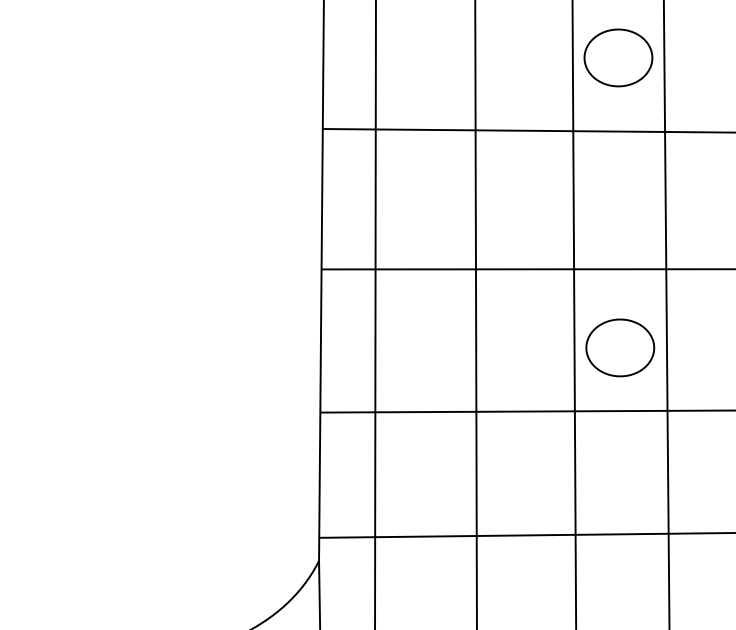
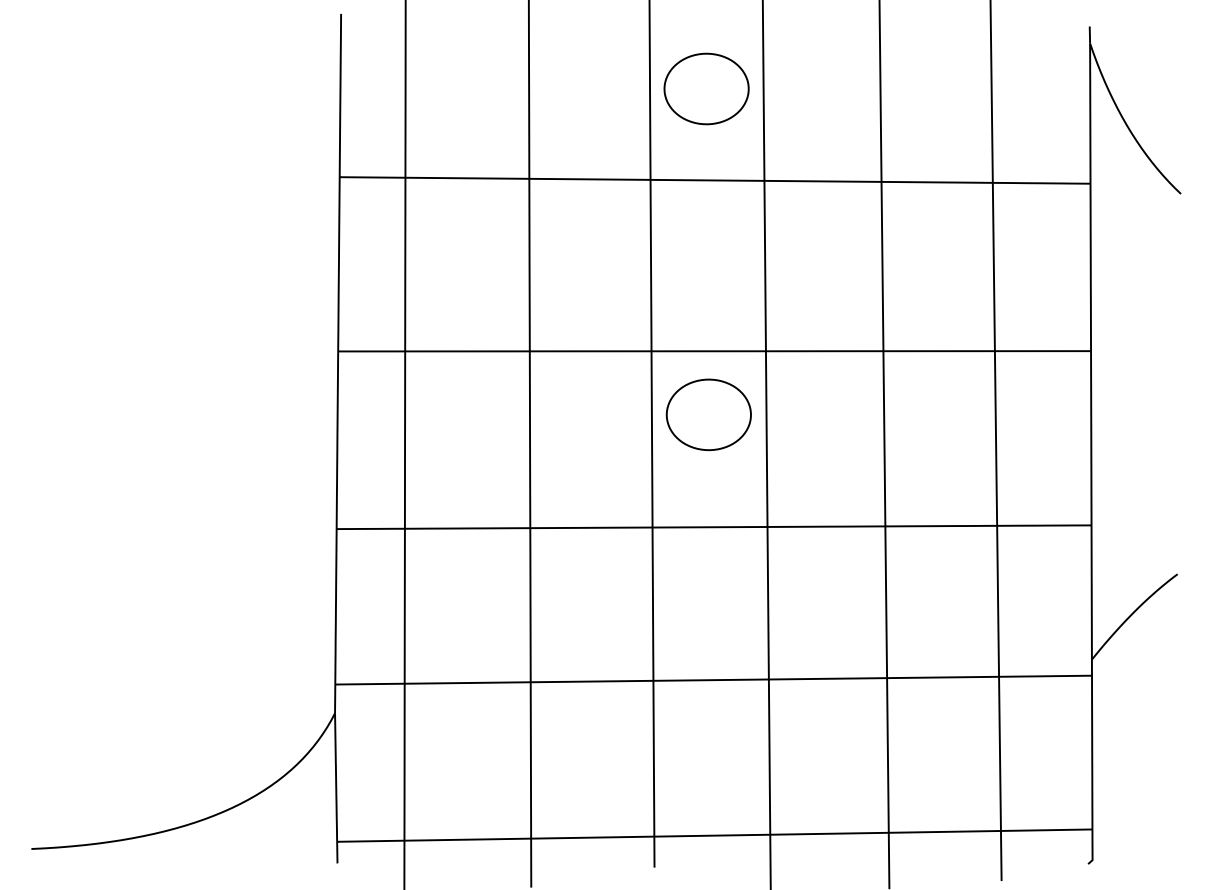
part: (619, 347) -> (708, 414), moved

